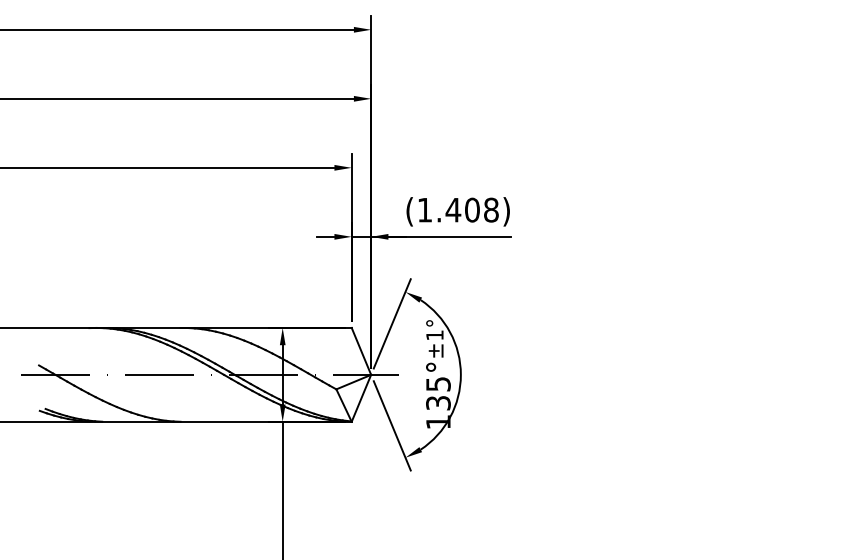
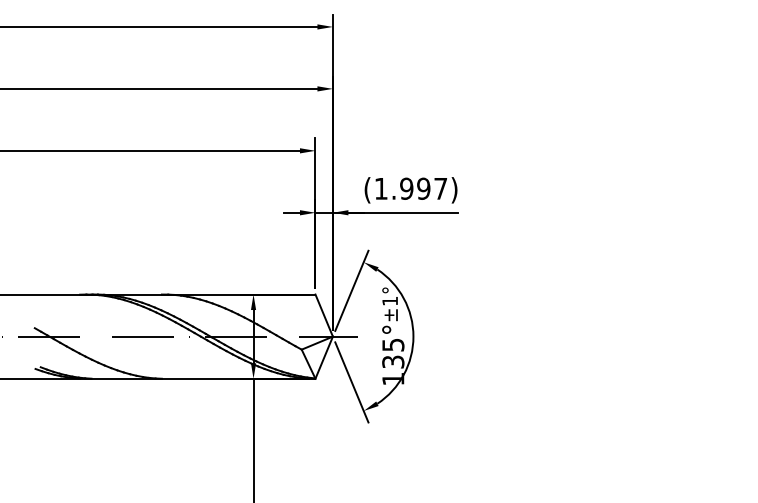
text: (471, 209) -> (422, 188), (1.408) -> (1.997)

